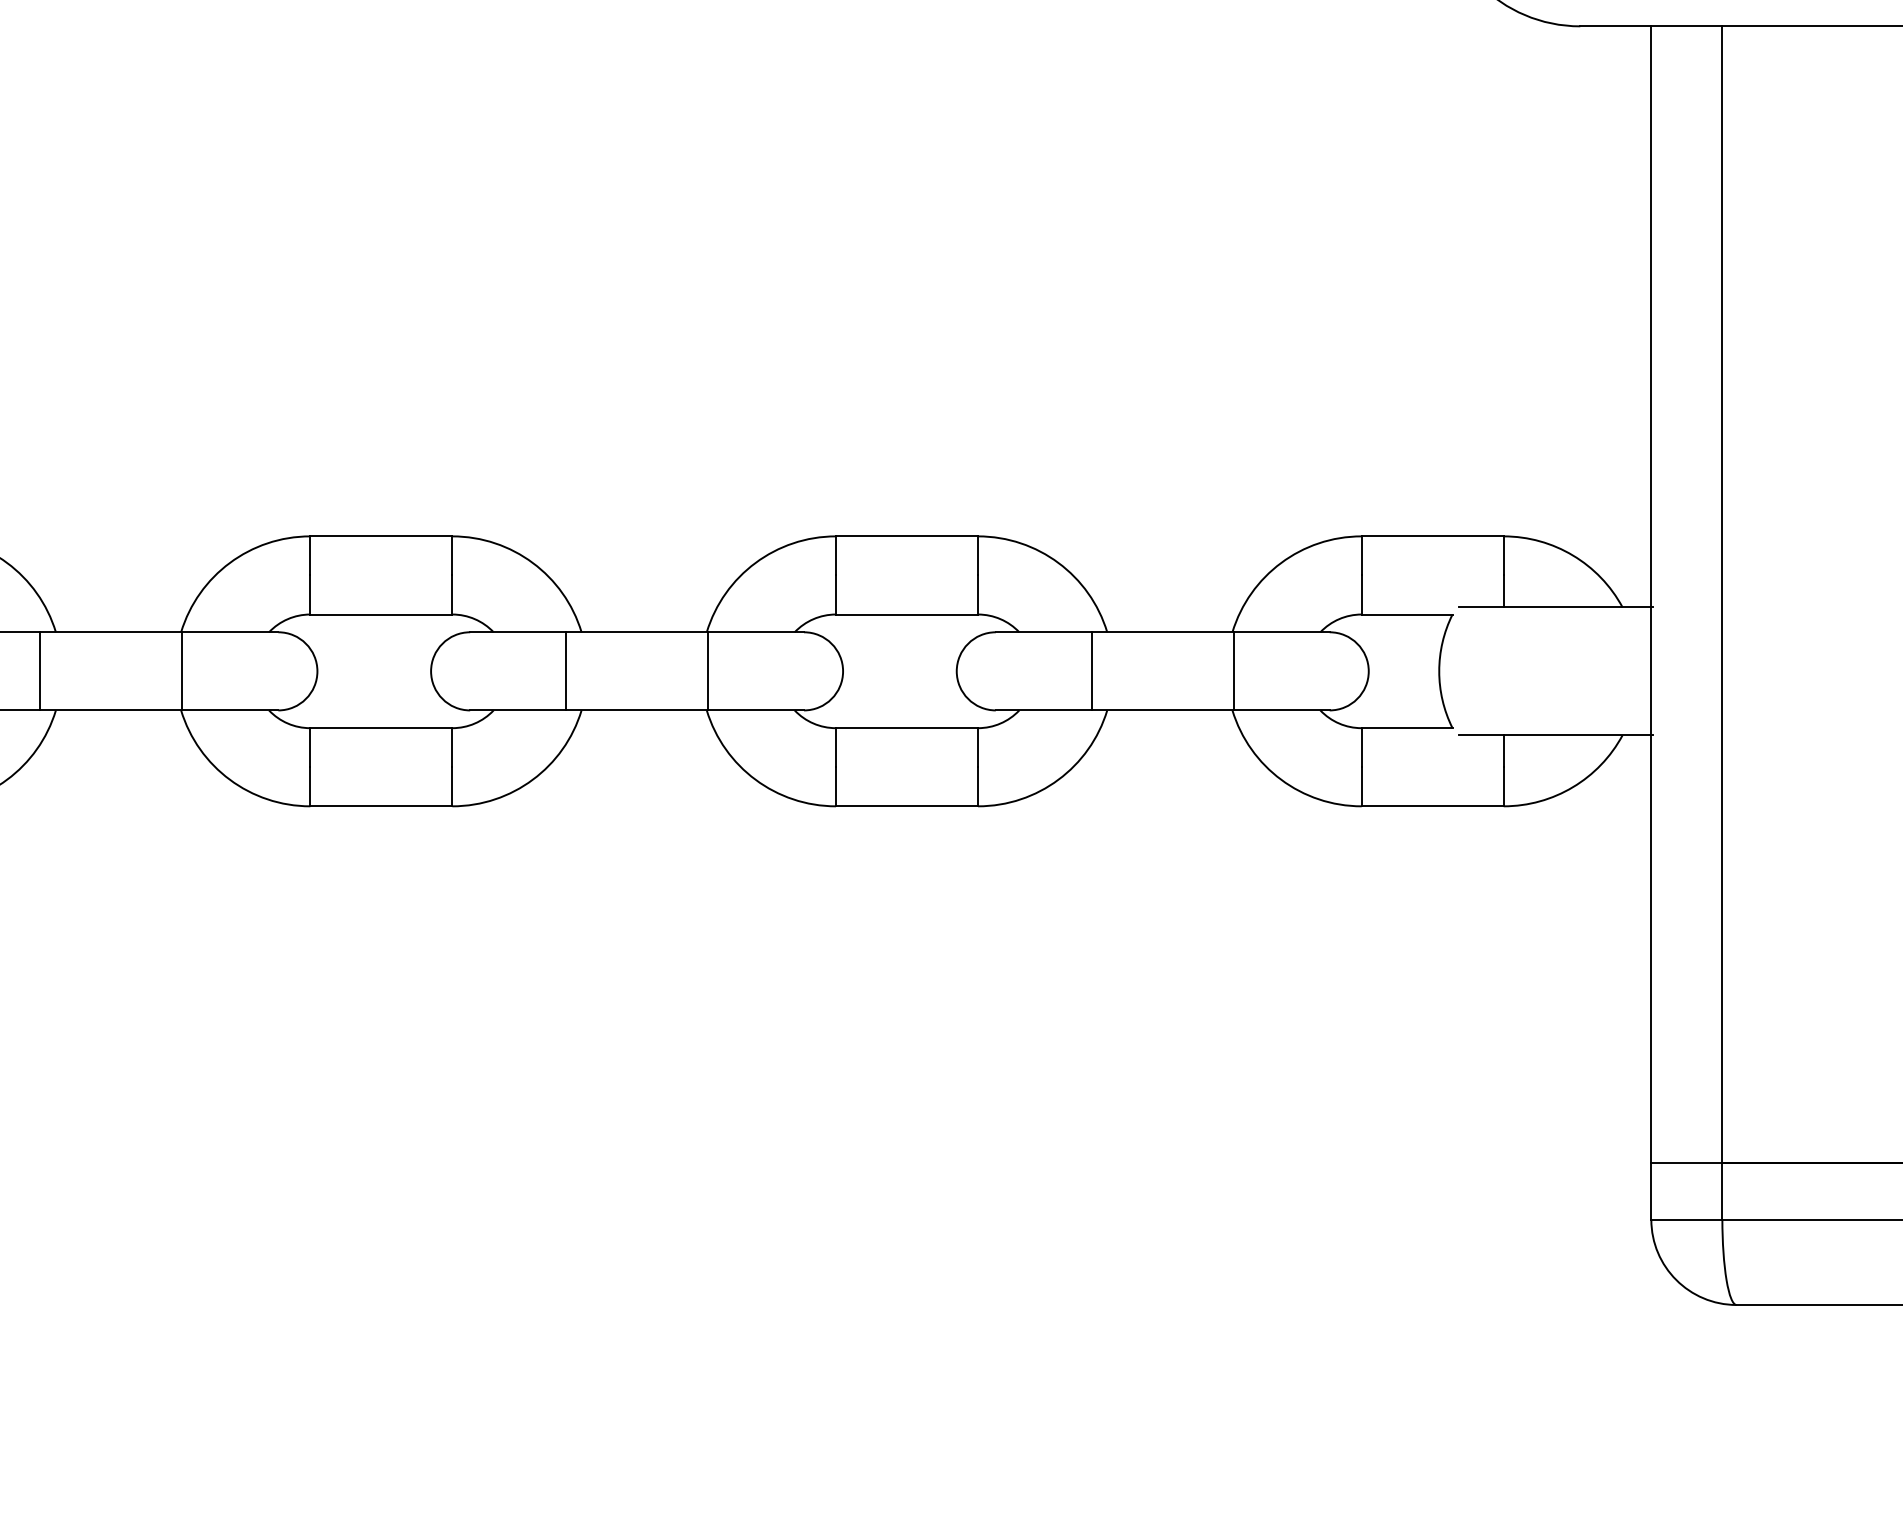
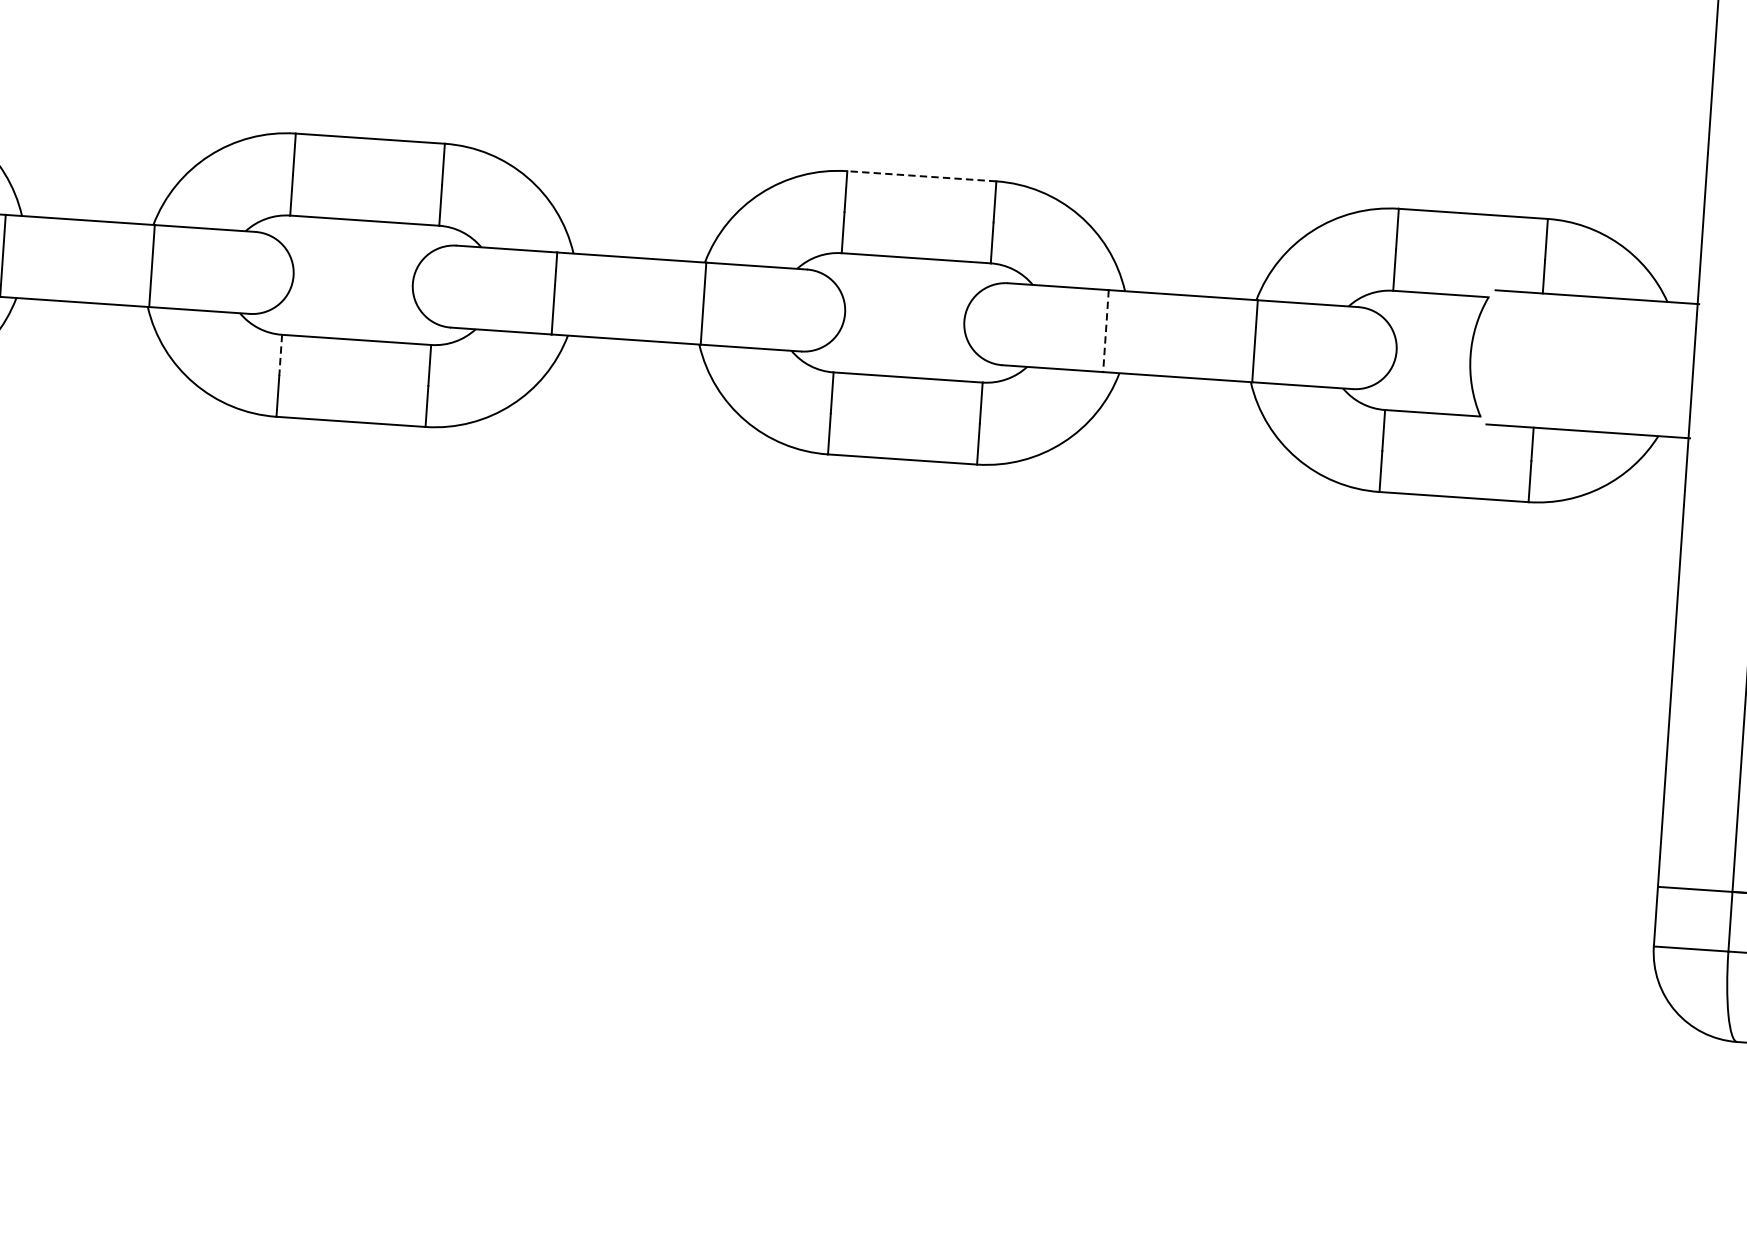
line: (906, 536) -> (921, 176), solid -> dashed
line: (1091, 671) -> (1105, 331), solid -> dashed
line: (310, 747) -> (280, 355), solid -> dashed

